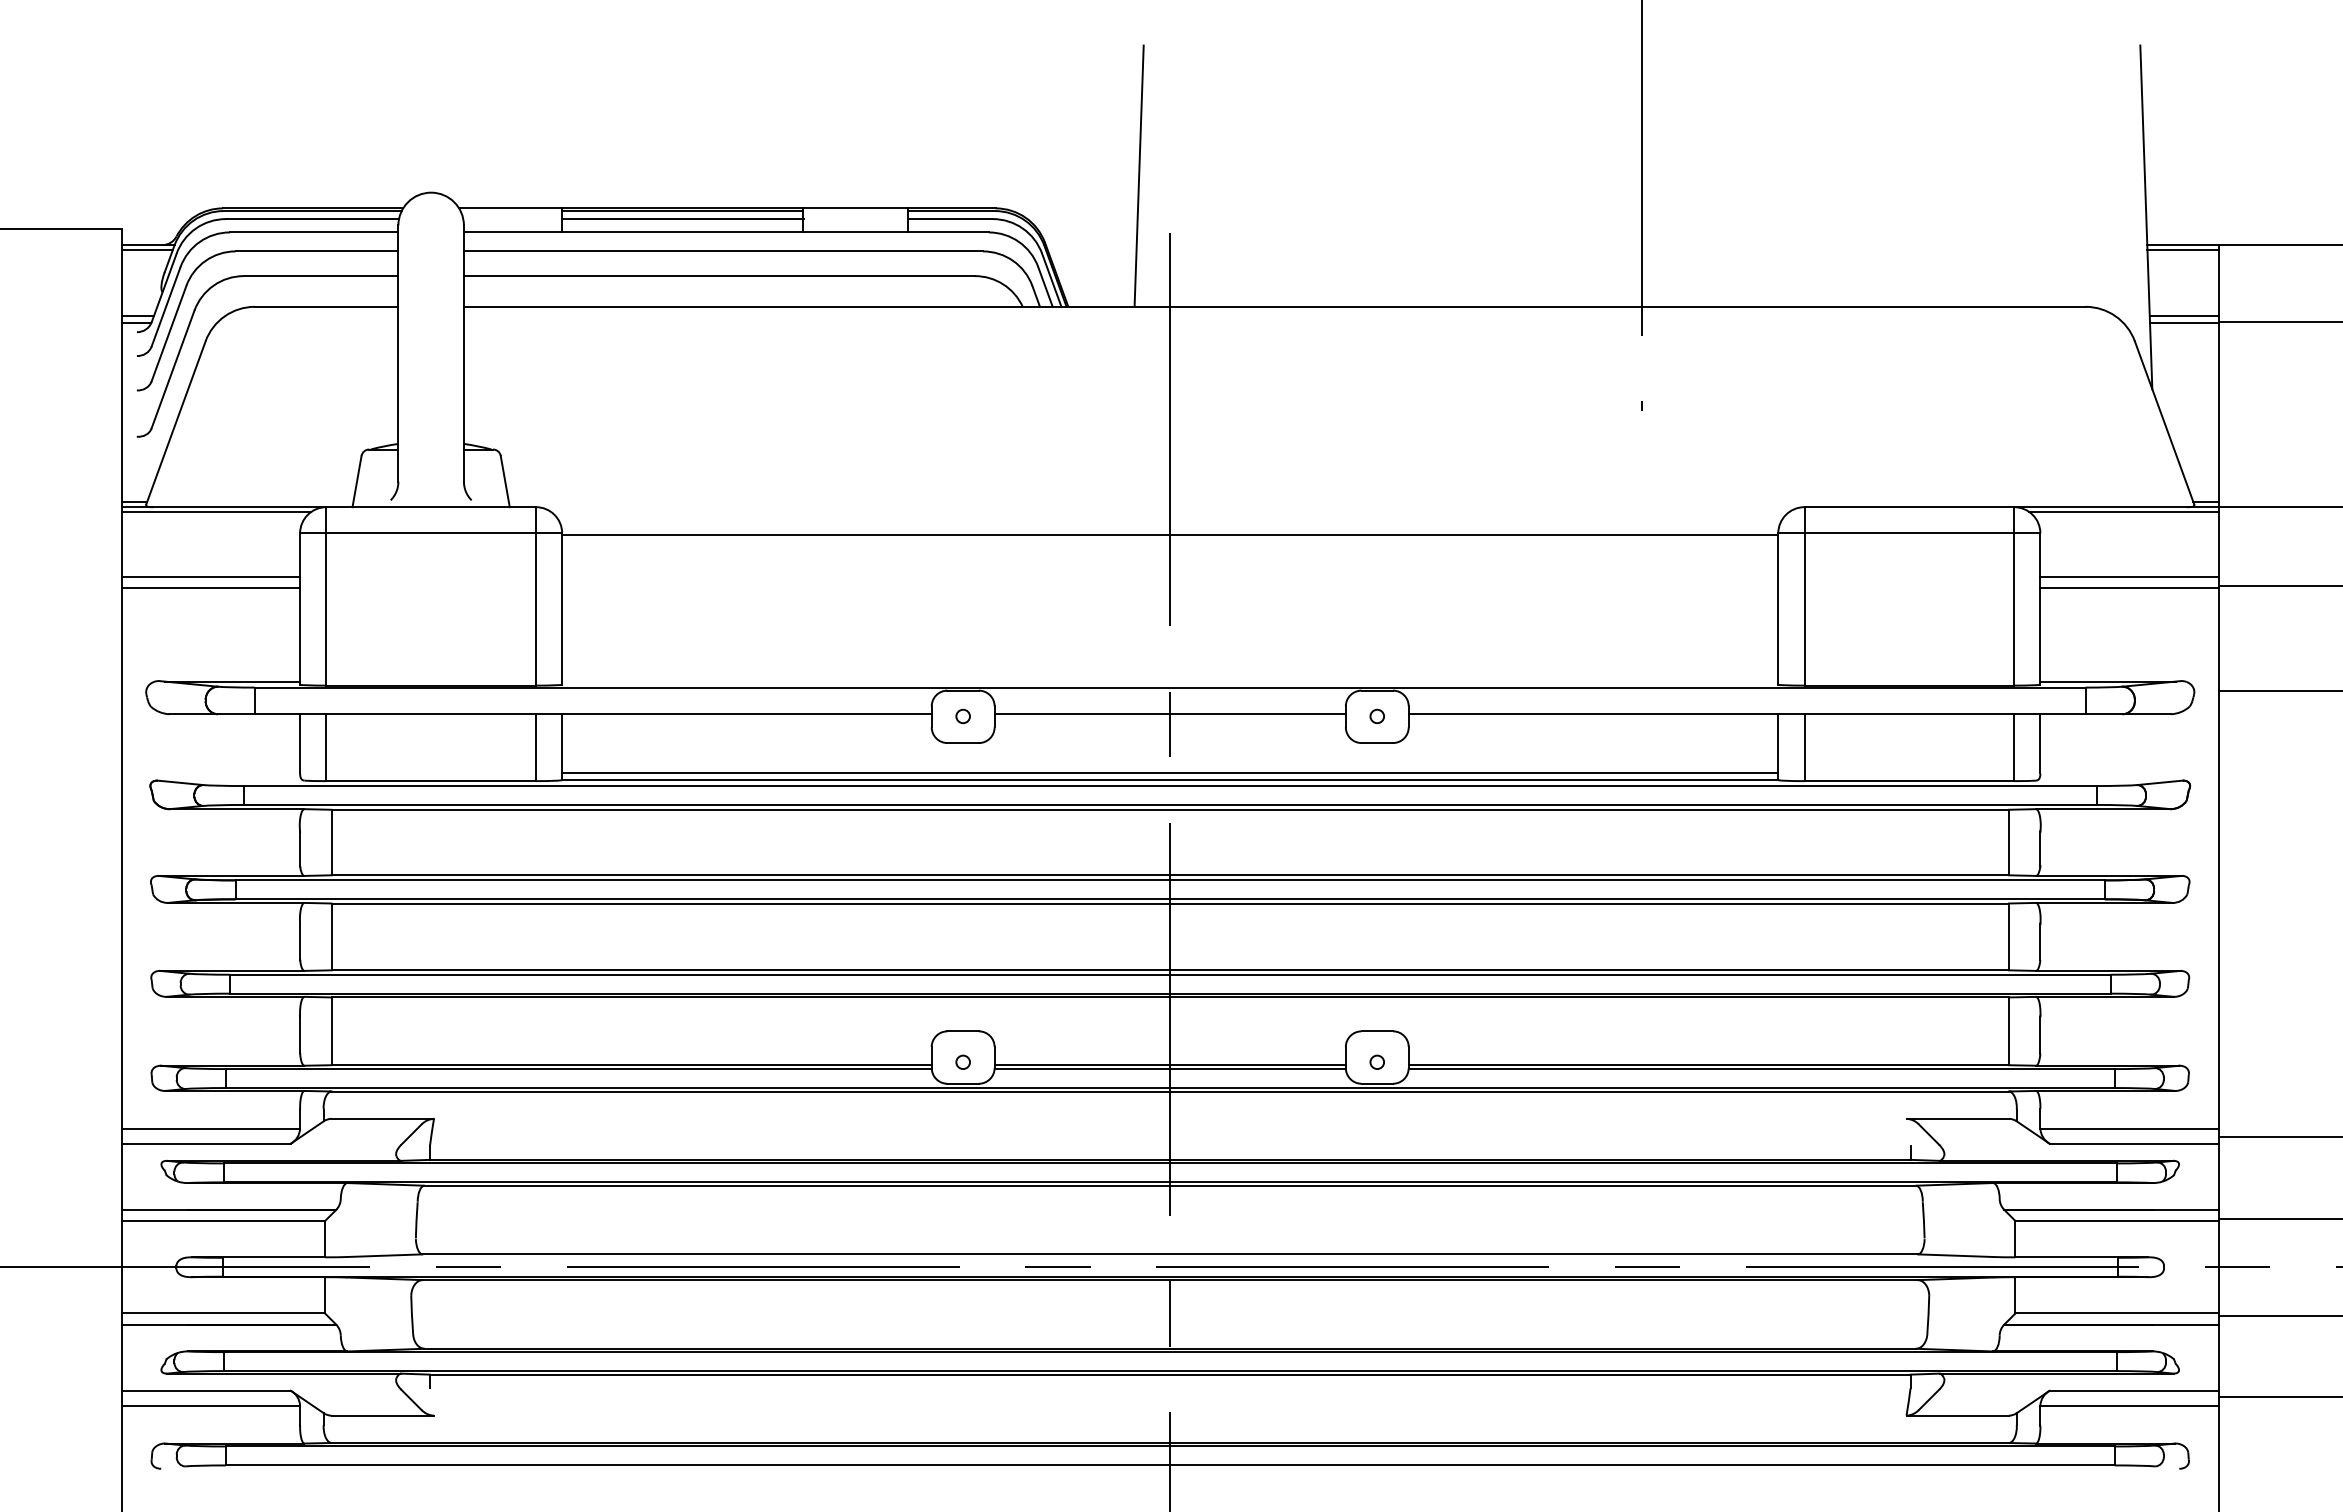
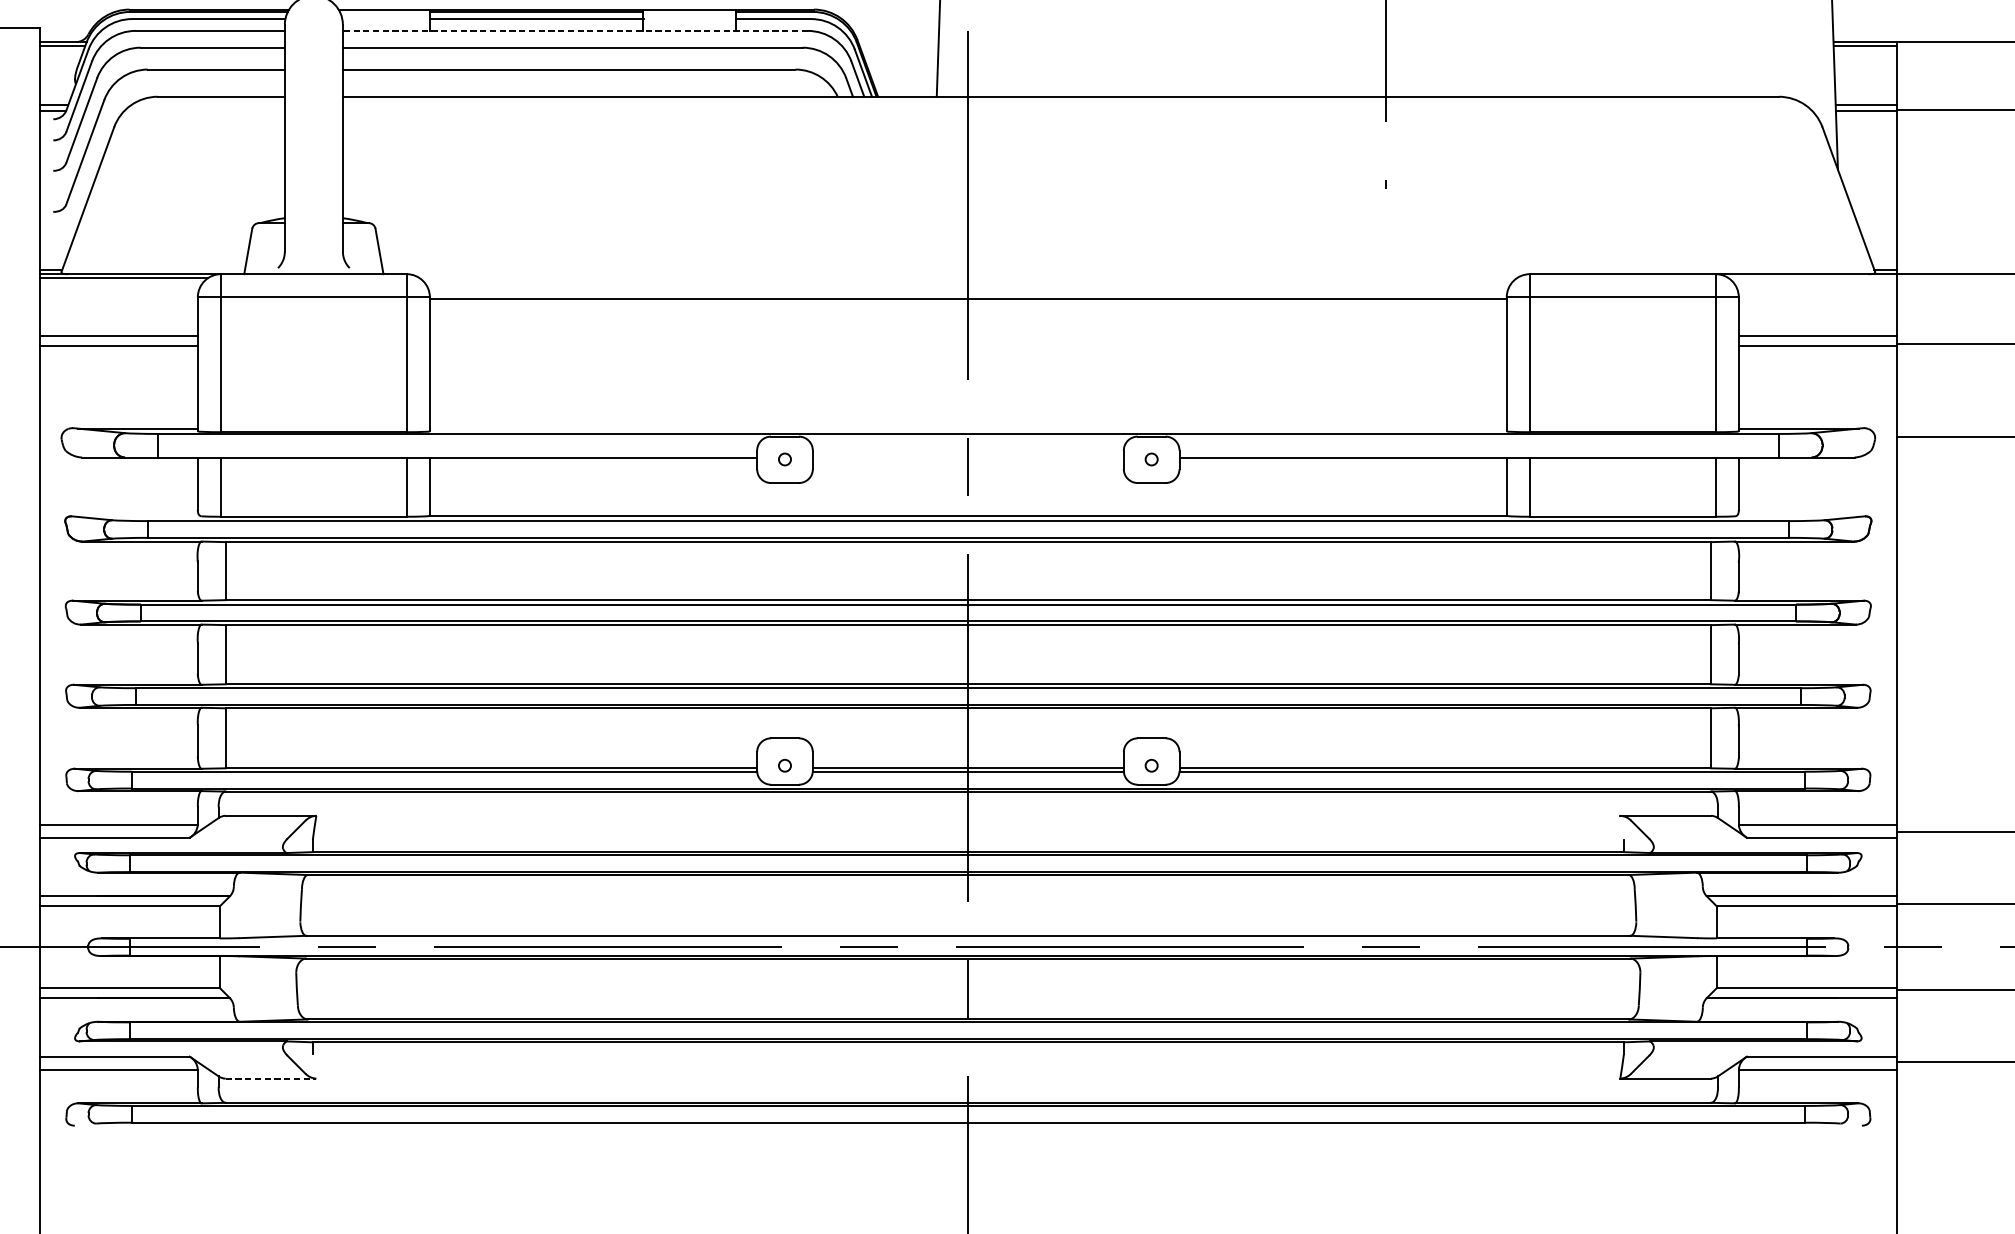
line: (726, 232) -> (575, 30), solid -> dashed
line: (2123, 511) -> (1812, 278), removed
line: (1169, 714) -> (967, 457), removed
line: (1170, 772) -> (968, 509), removed
line: (383, 1415) -> (271, 1078), solid -> dashed

